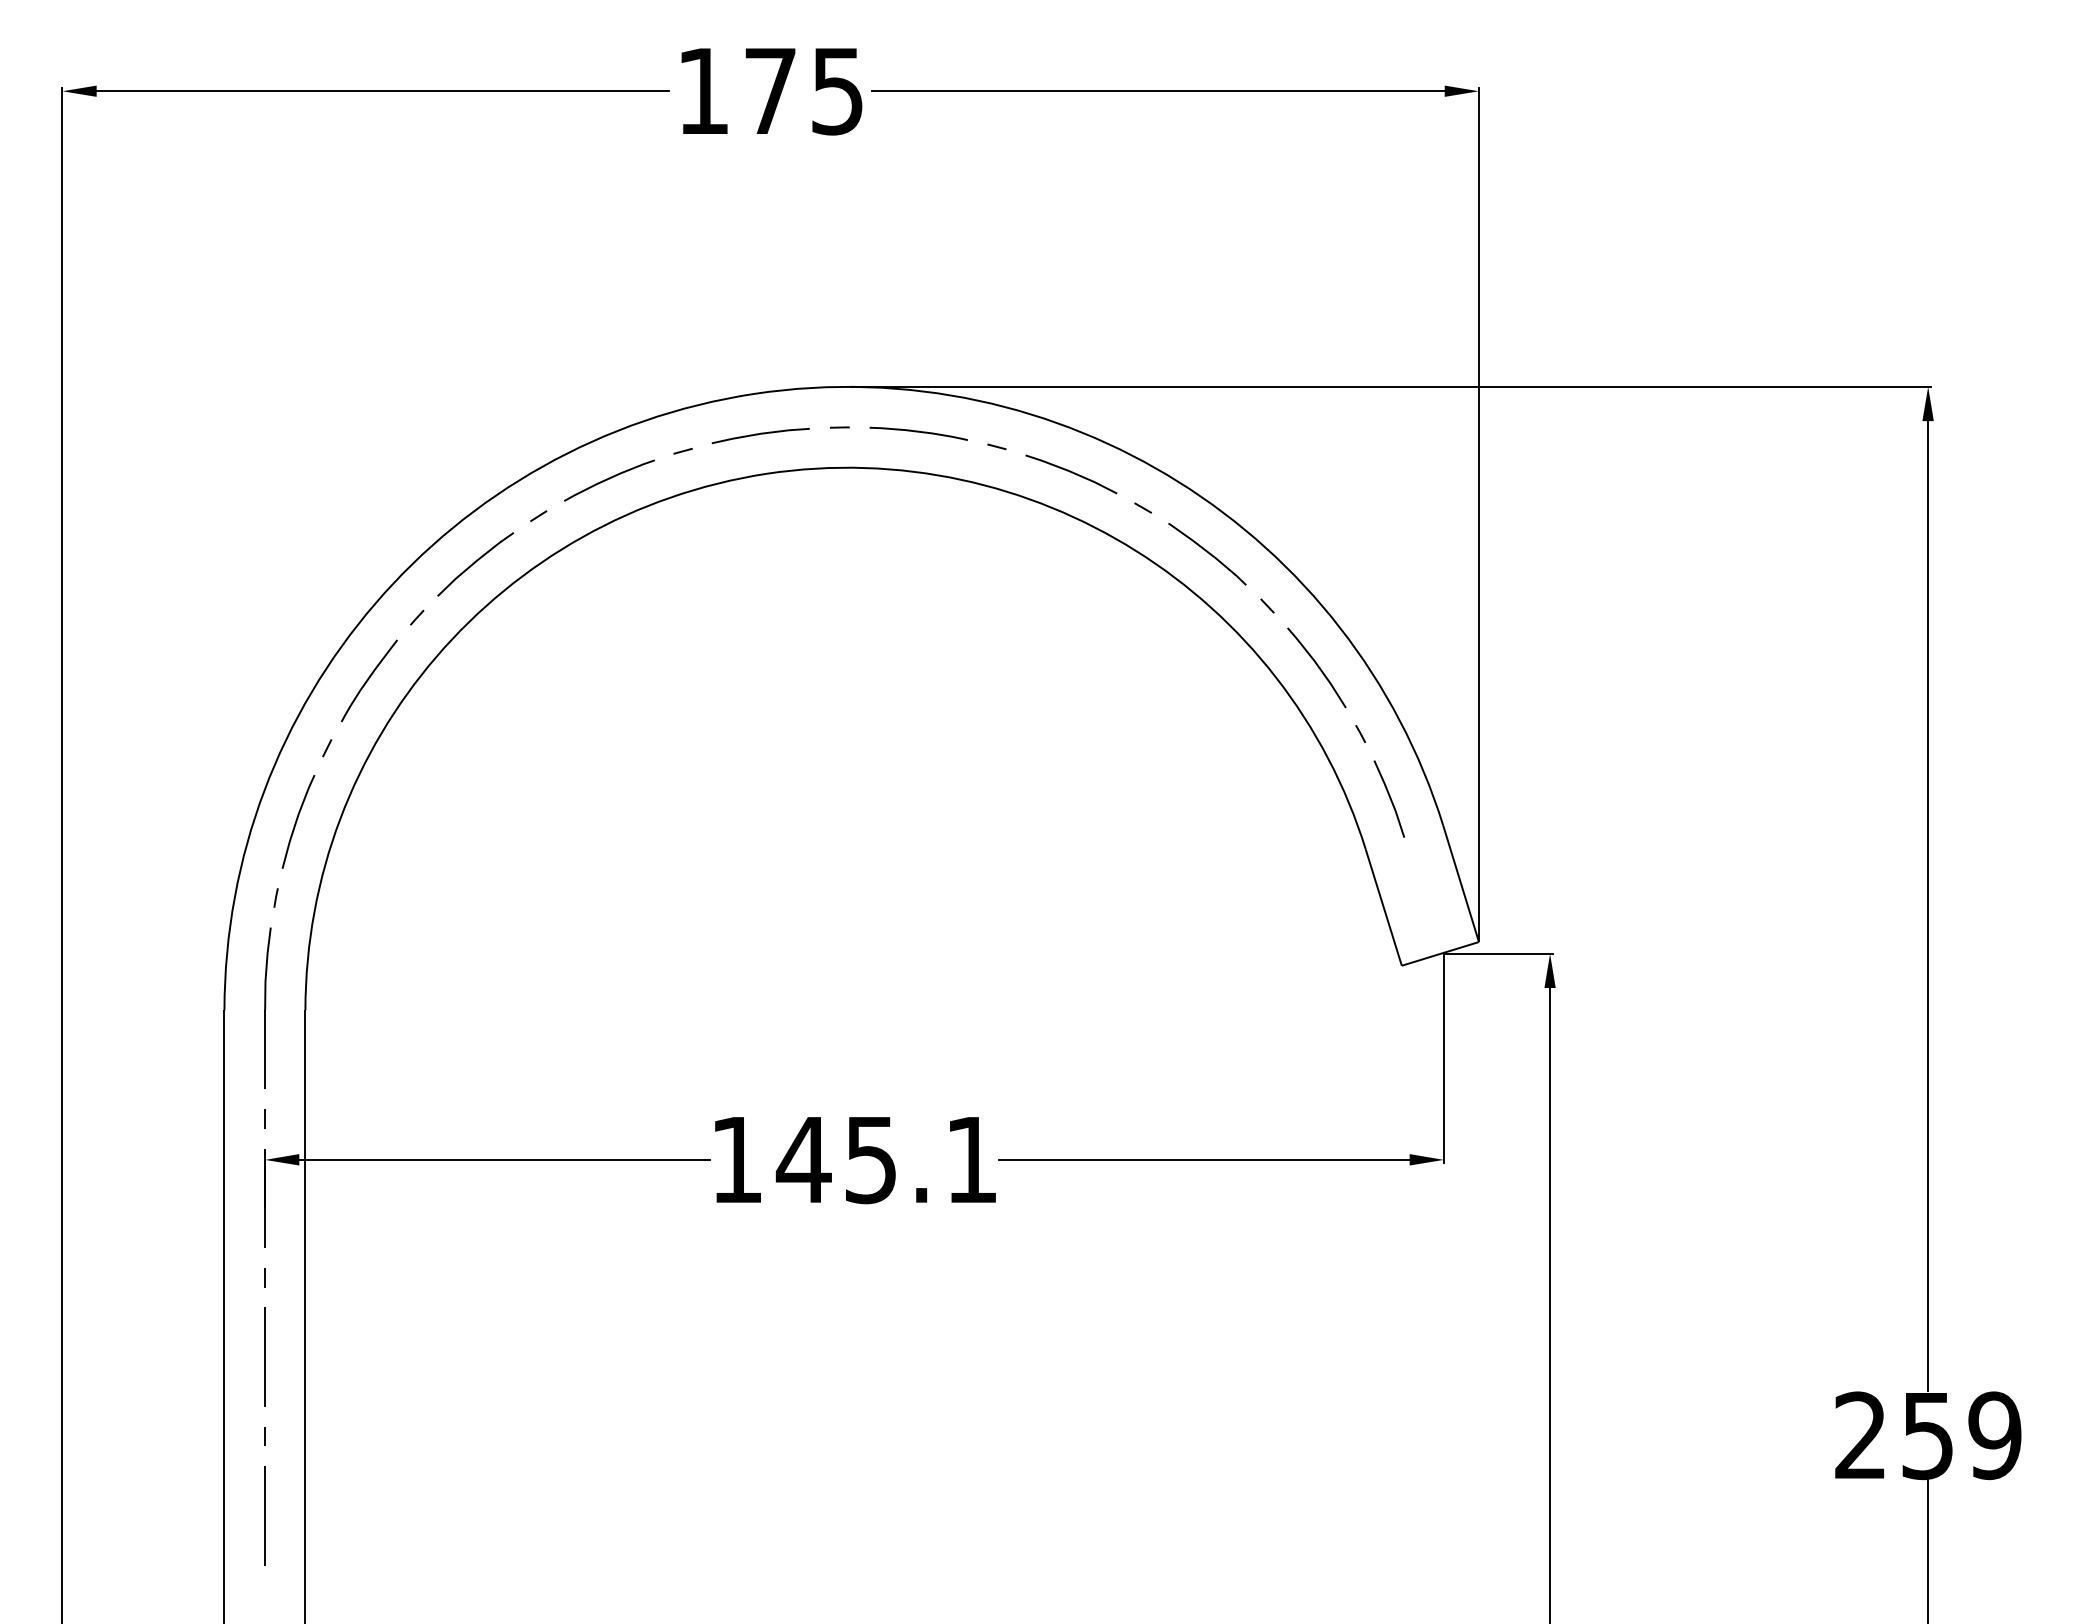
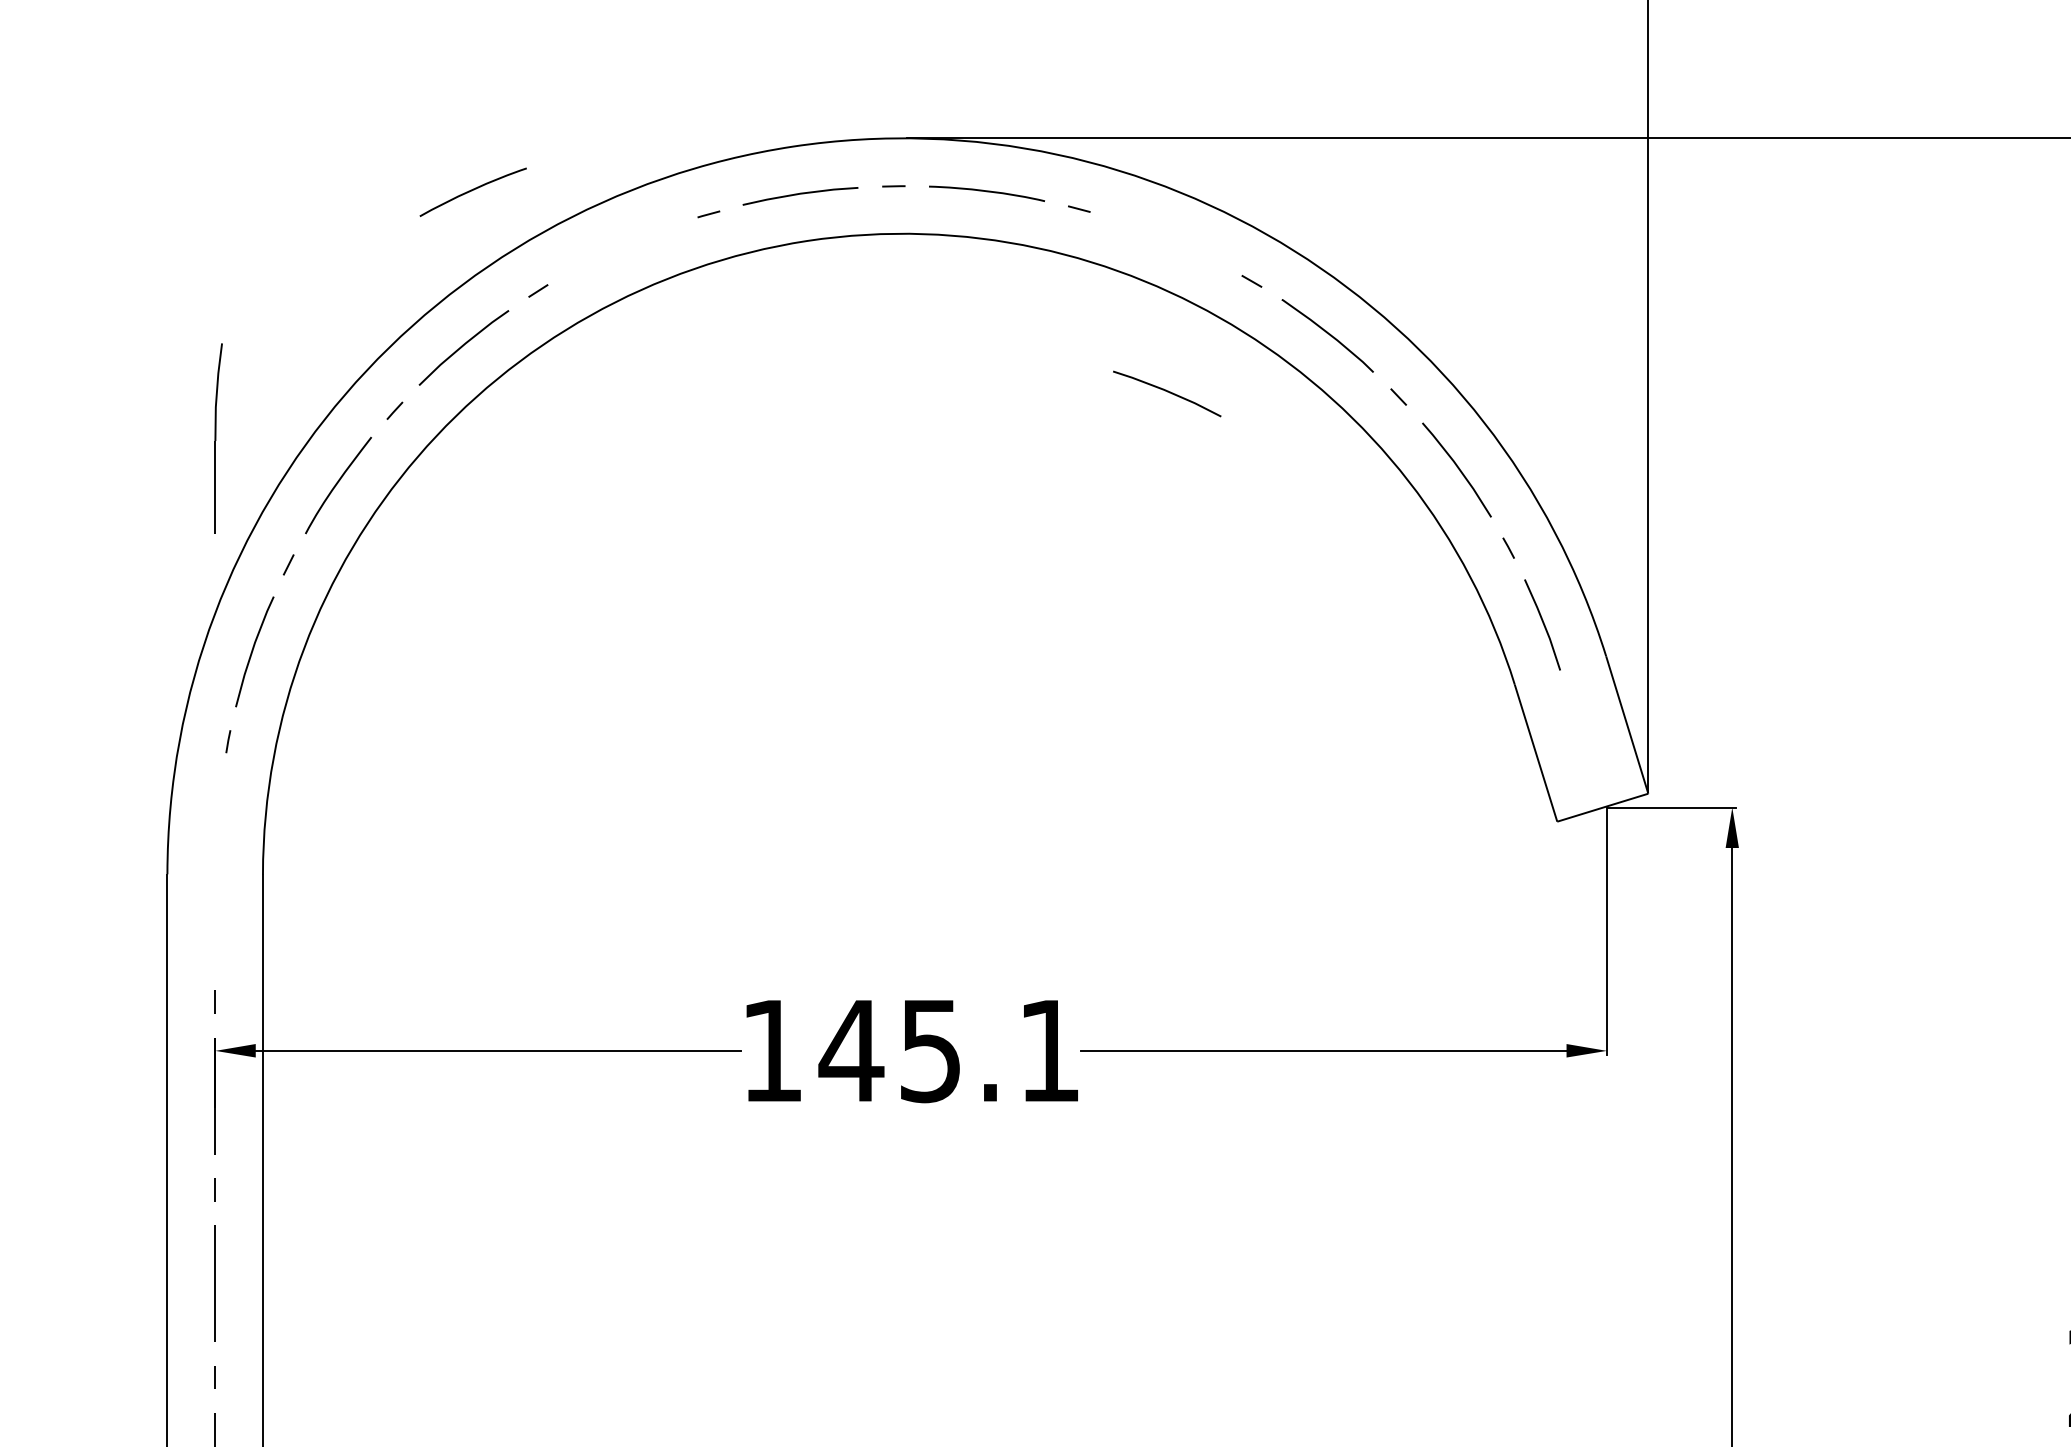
line: (1071, 473) -> (1167, 392), moved
curve: (609, 479) -> (473, 191), moved
part: (267, 1007) -> (218, 437), moved

